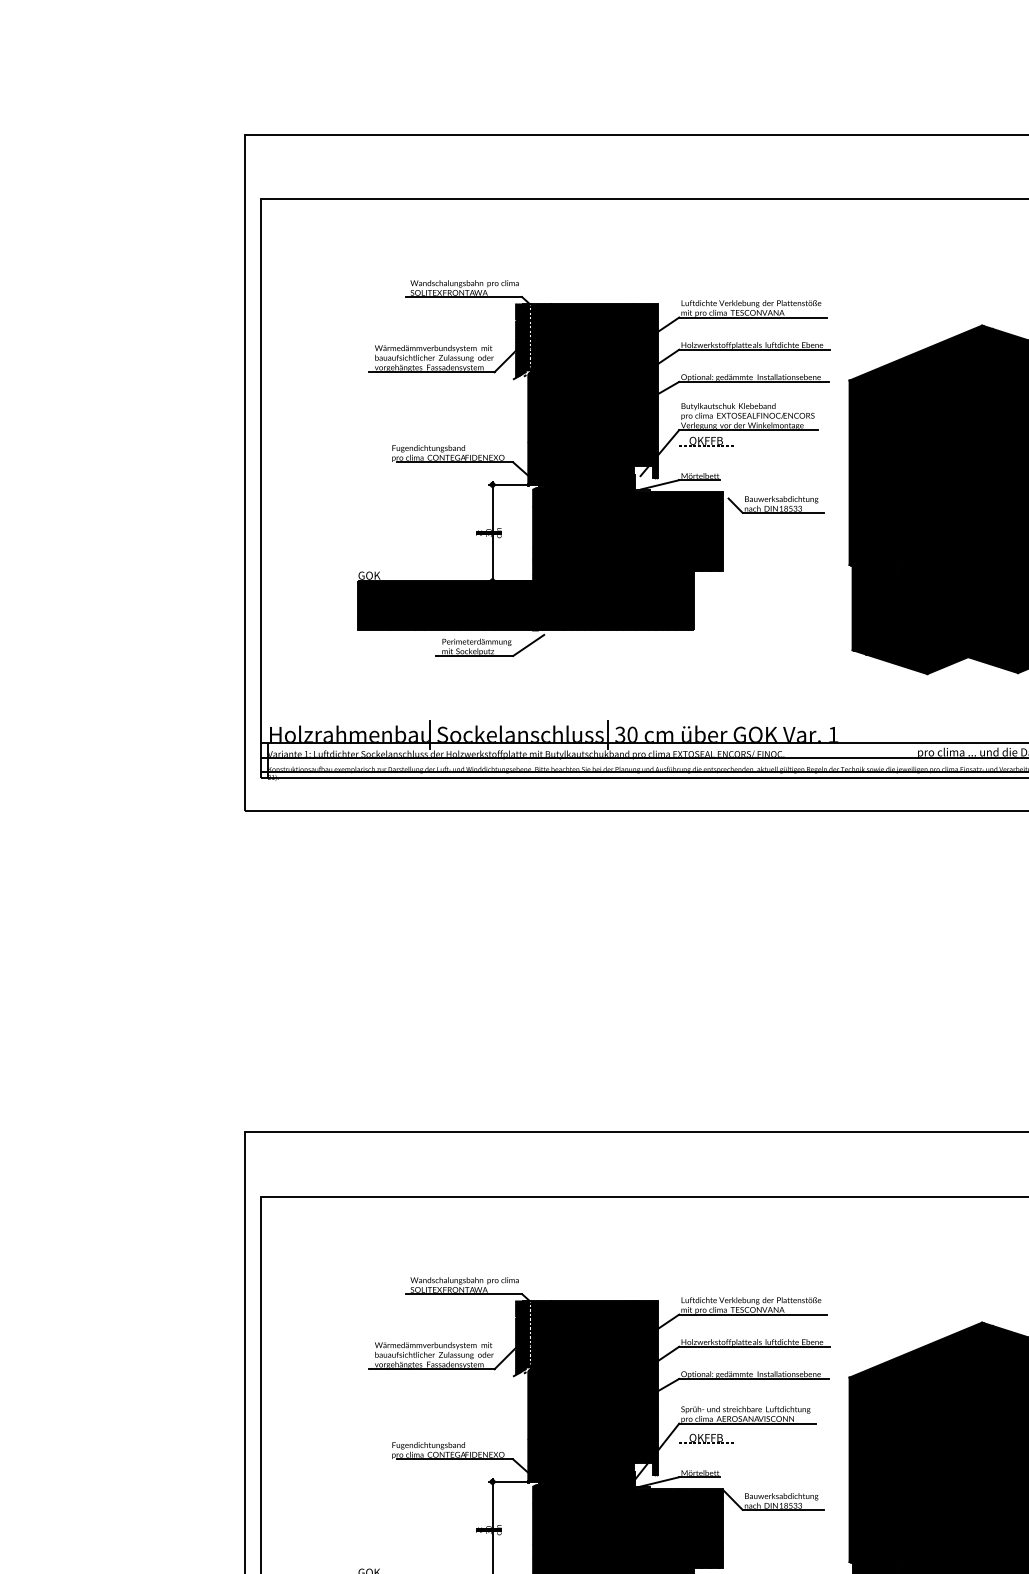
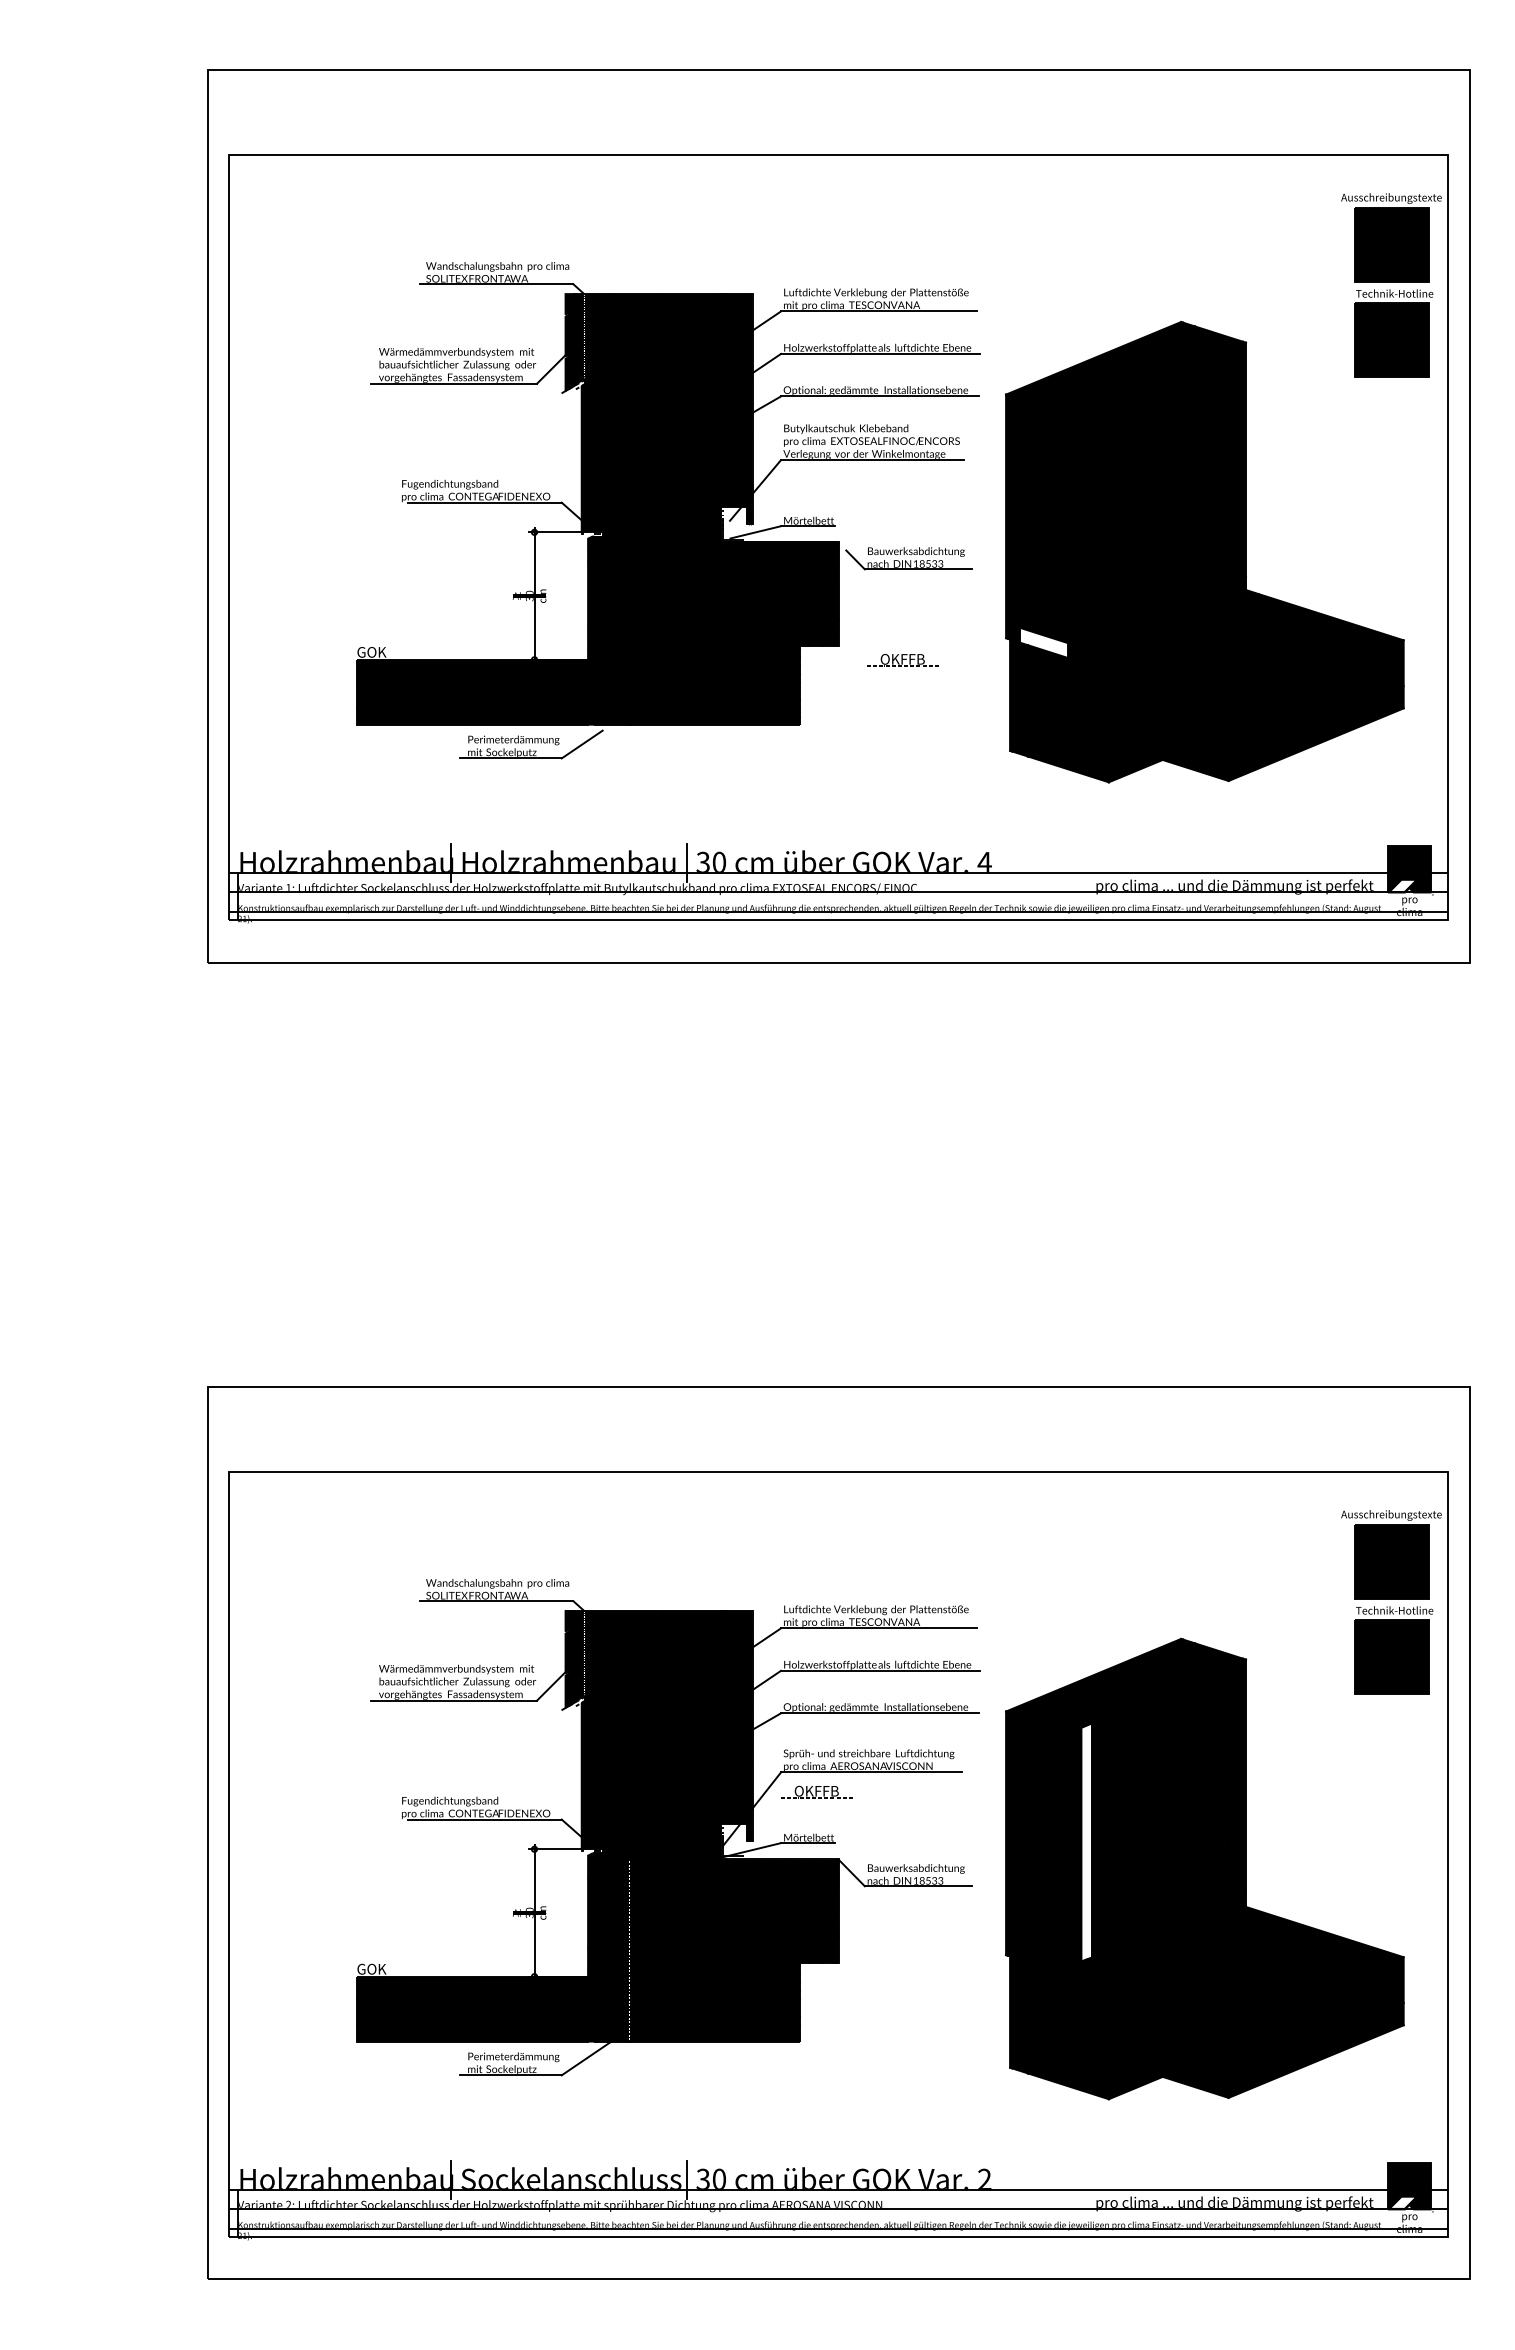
part: (706, 441) -> (902, 660), moved
fill: (877, 568) -> (1043, 642), removed
text: (520, 733) -> (571, 860), Sockelanschluss -> Holzrahmenbau
text: (833, 734) -> (984, 861), 1 -> 4
fill: (910, 1476) -> (1086, 1842), removed

